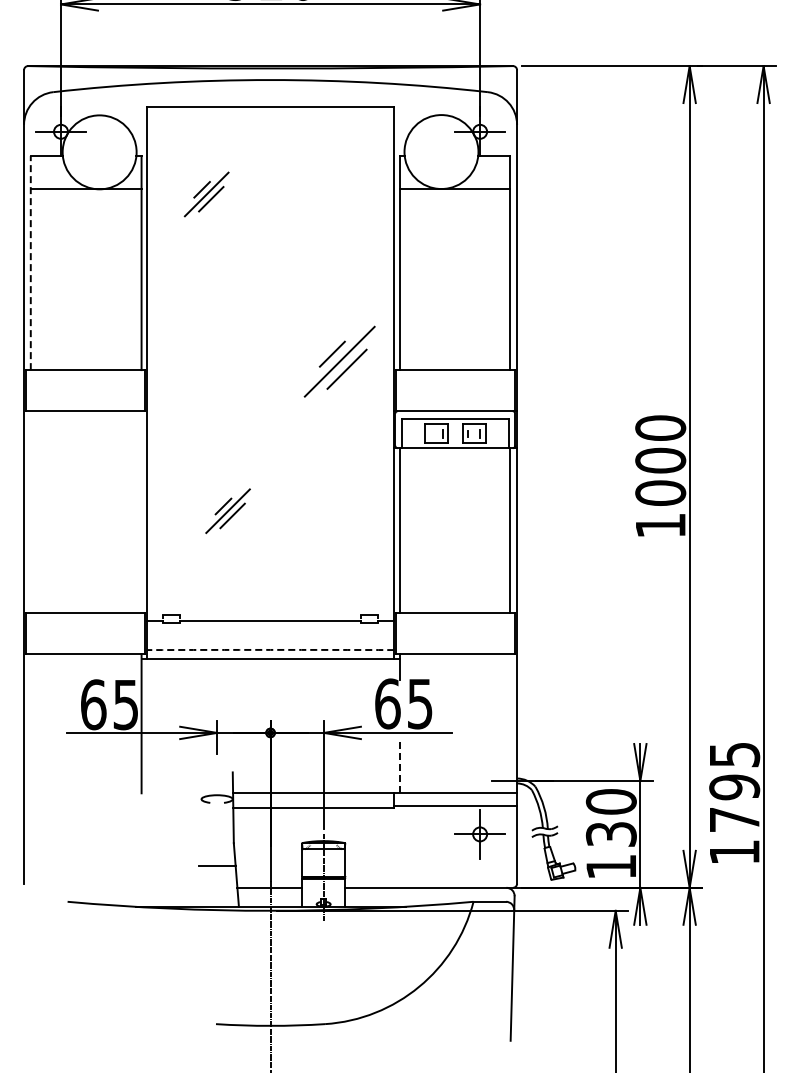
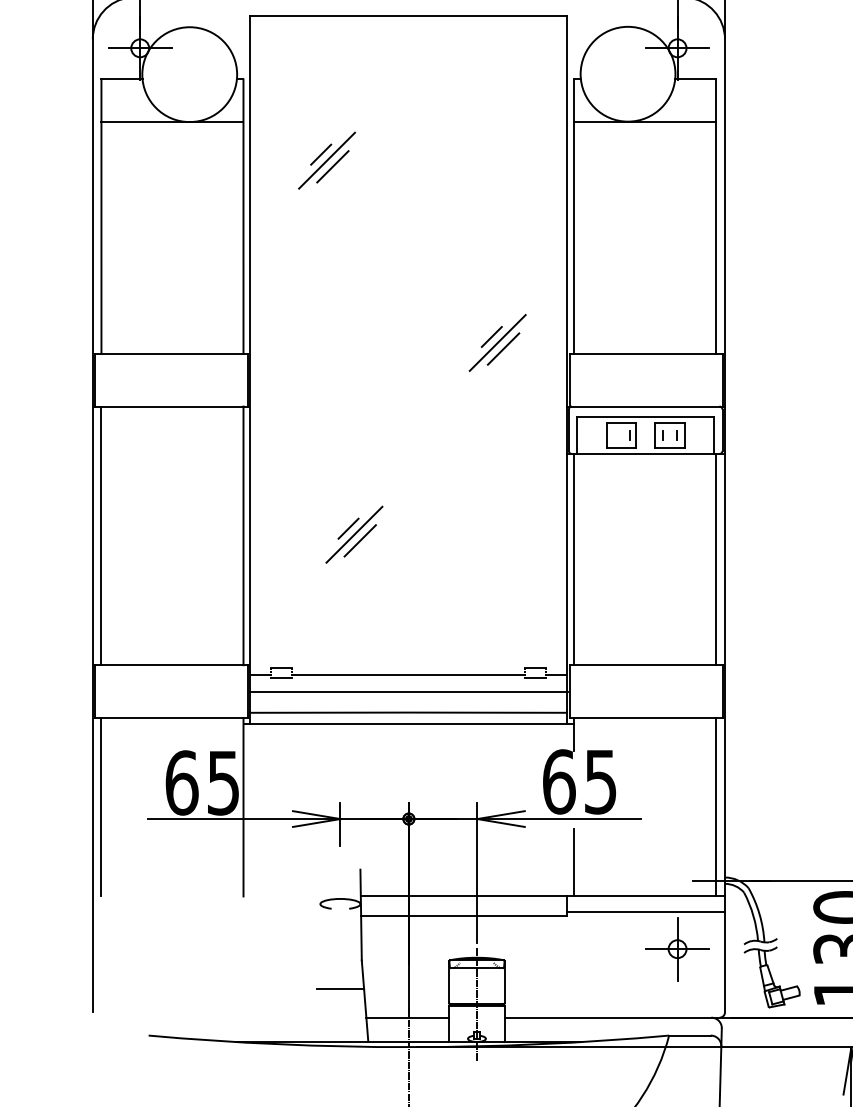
part: (206, 194) -> (326, 160), moved
line: (30, 262) -> (101, 215), dashed -> solid
part: (339, 361) -> (497, 342), size x0.62
line: (30, 511) -> (101, 535), added
line: (141, 511) -> (243, 535), added
line: (270, 633) -> (408, 691), added
arc: (270, 649) -> (408, 712), dashed -> solid
line: (30, 723) -> (101, 806), added
line: (510, 723) -> (716, 806), added
line: (399, 766) -> (574, 862), dashed -> solid

